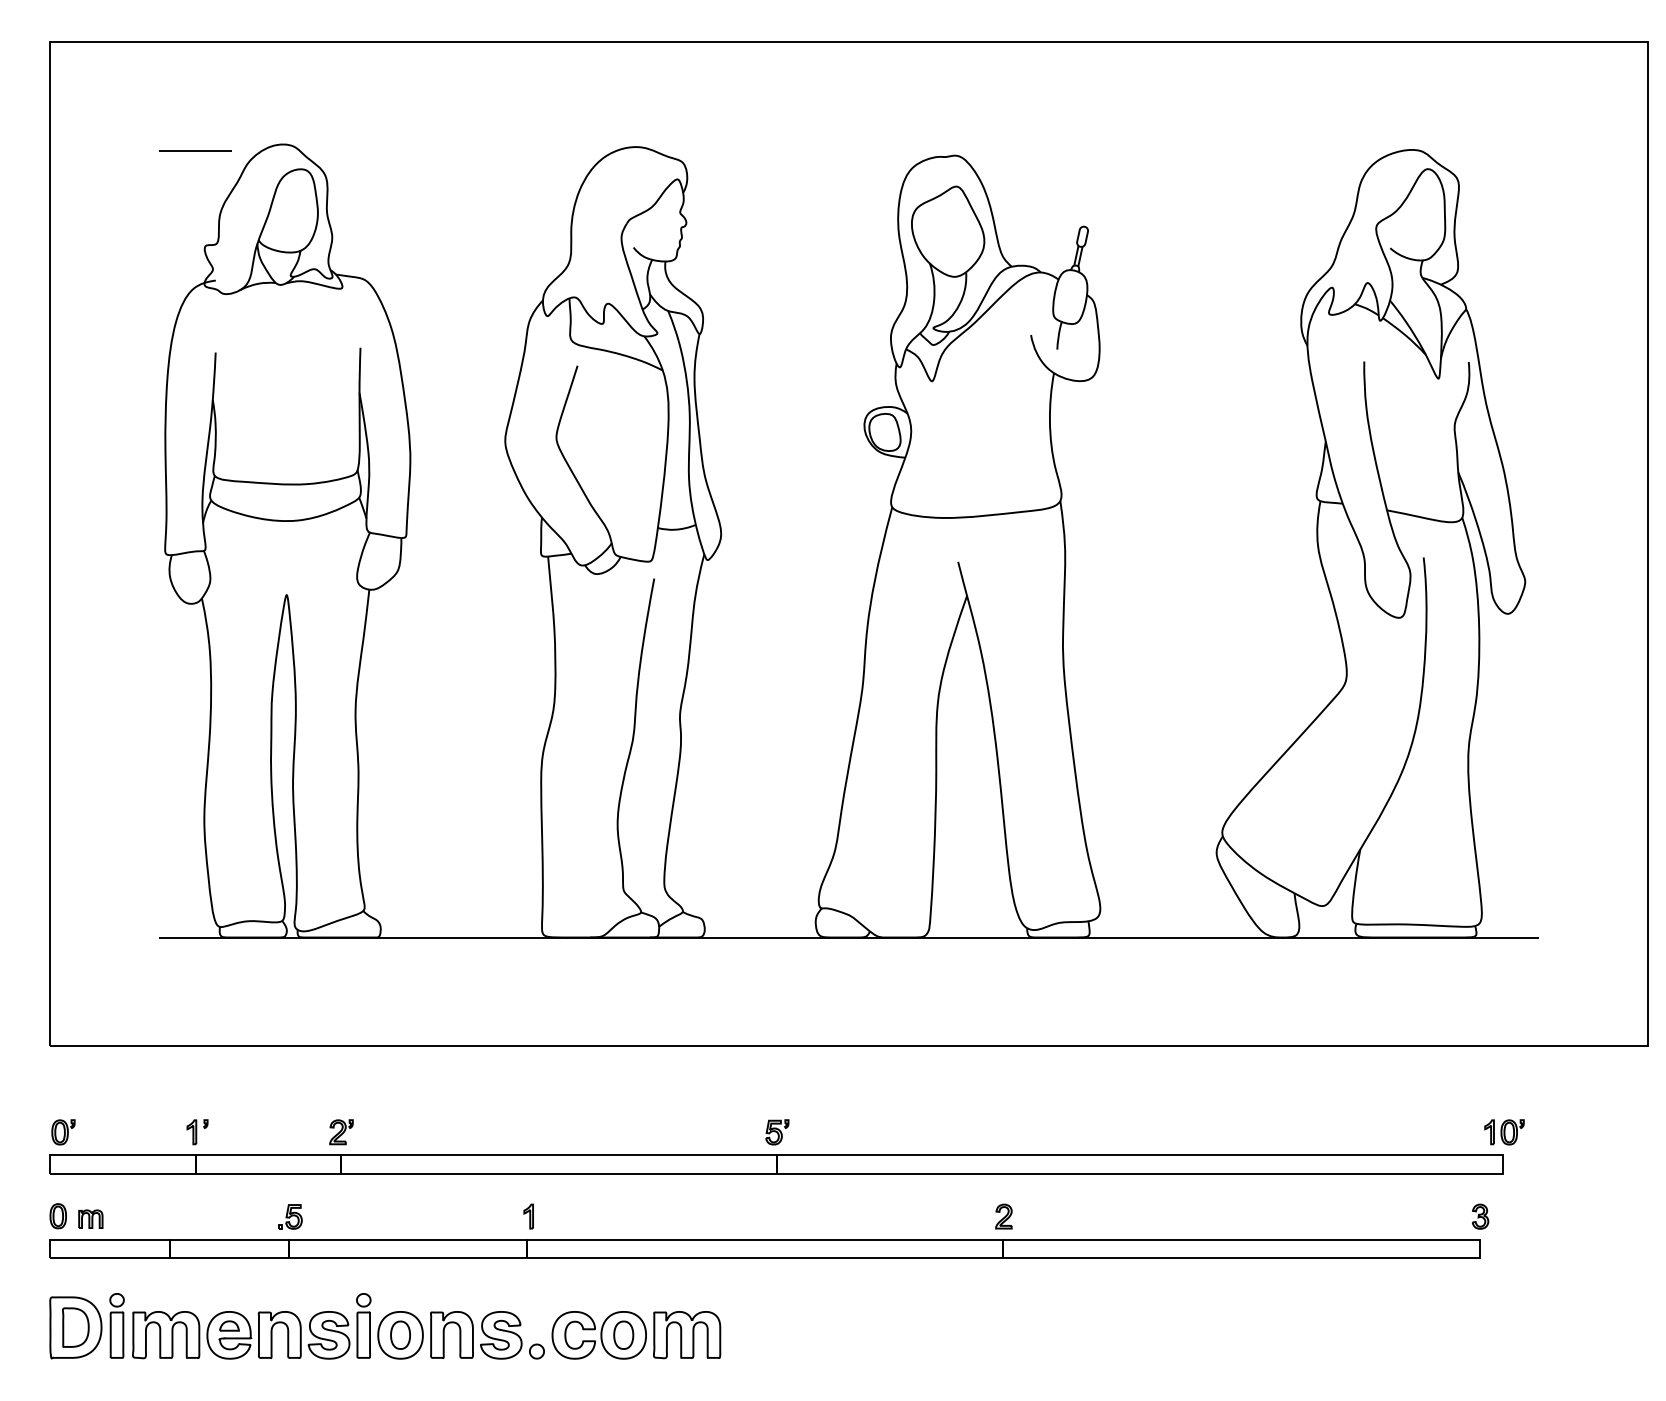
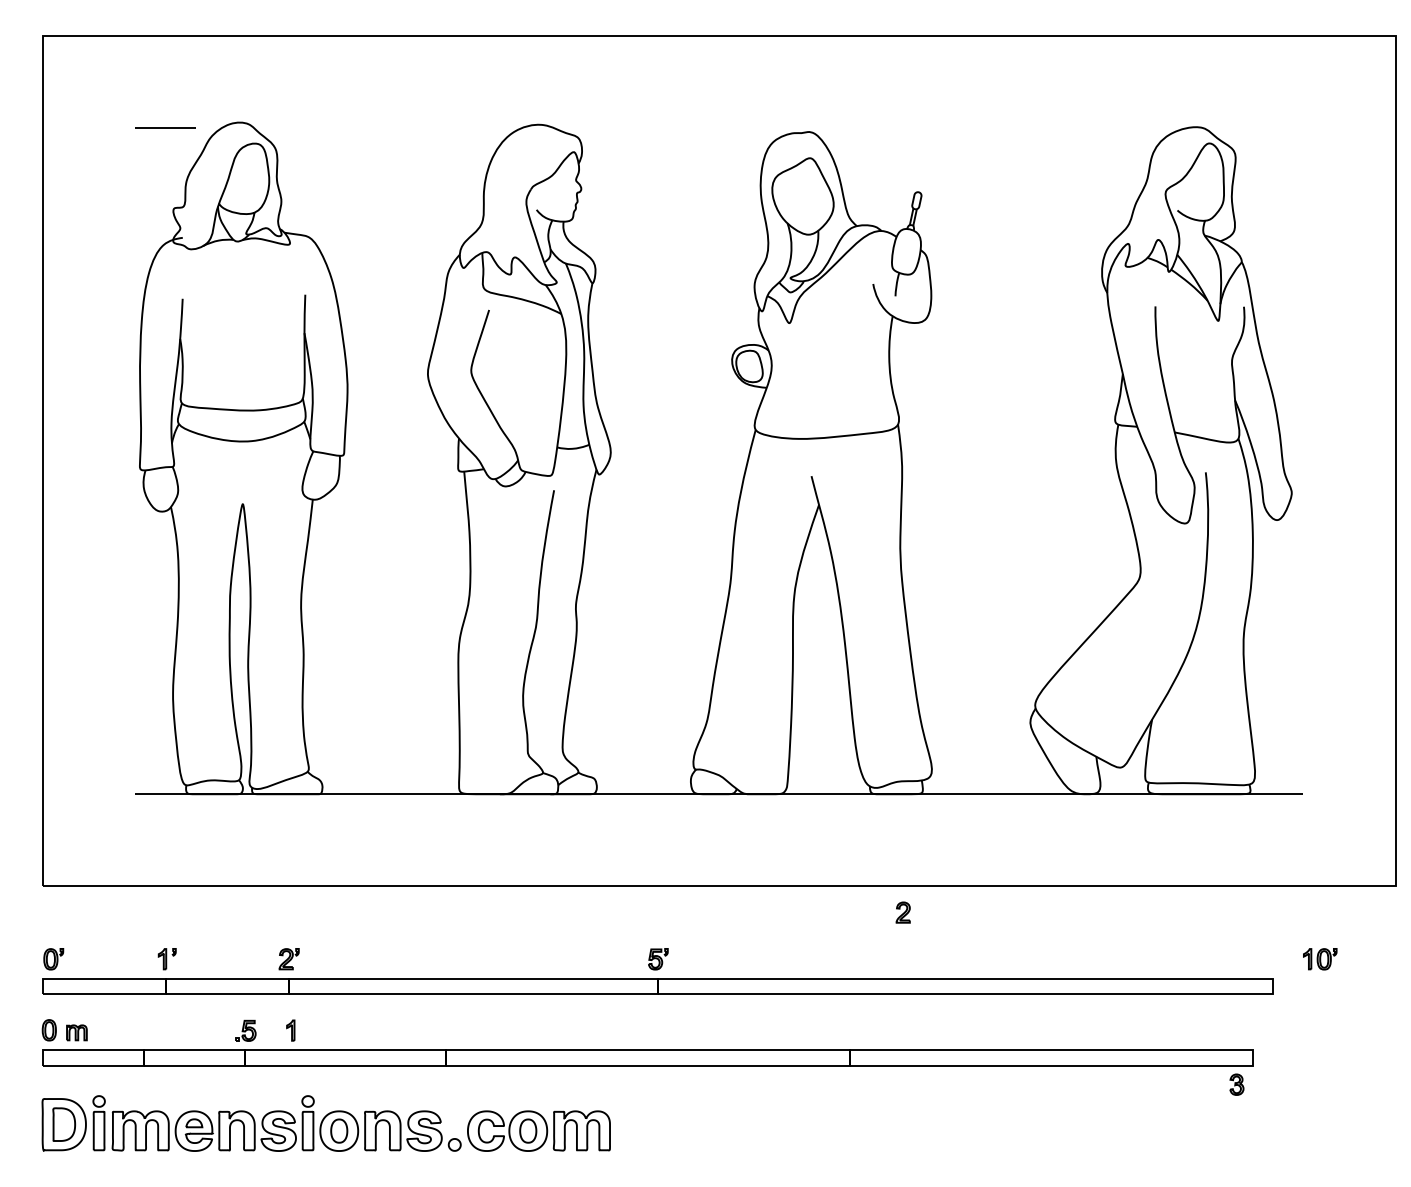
part: (1504, 1132) -> (1320, 959), moved
part: (528, 1216) -> (290, 1030), moved
part: (1003, 1216) -> (902, 912), moved
part: (1480, 1216) -> (1236, 1084), moved

